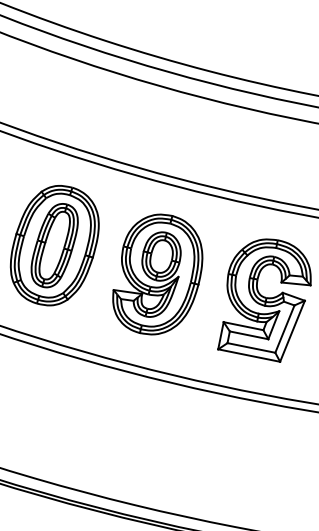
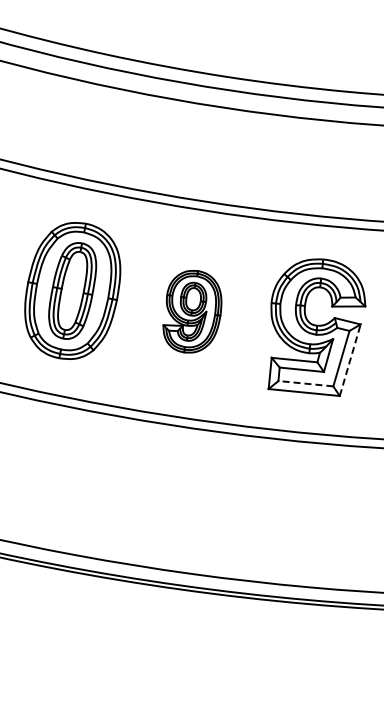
part: (158, 274) -> (192, 311), size x0.6
line: (292, 330) -> (350, 359), solid -> dashed
line: (251, 347) -> (305, 383), solid -> dashed

